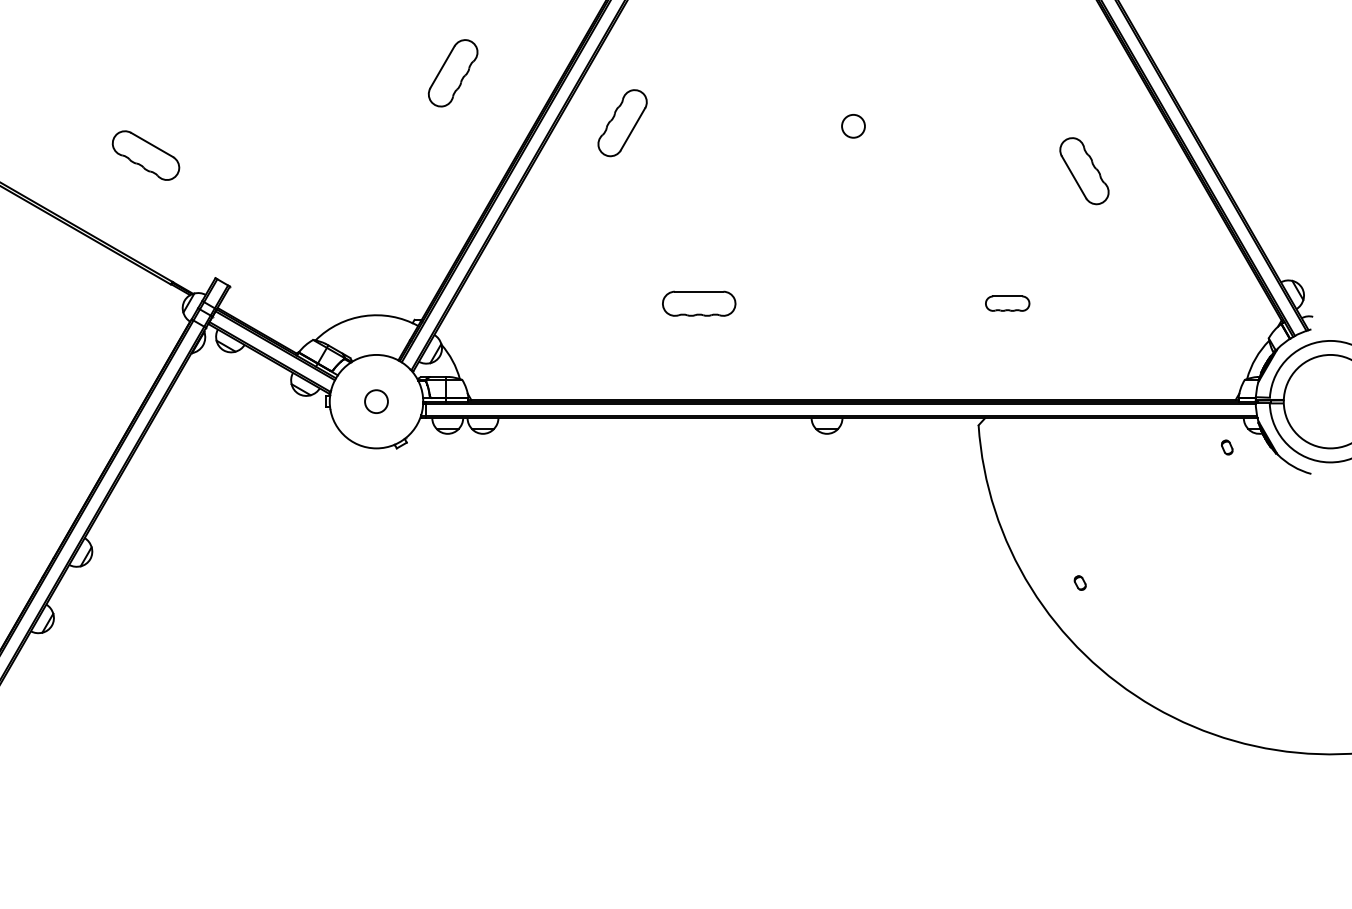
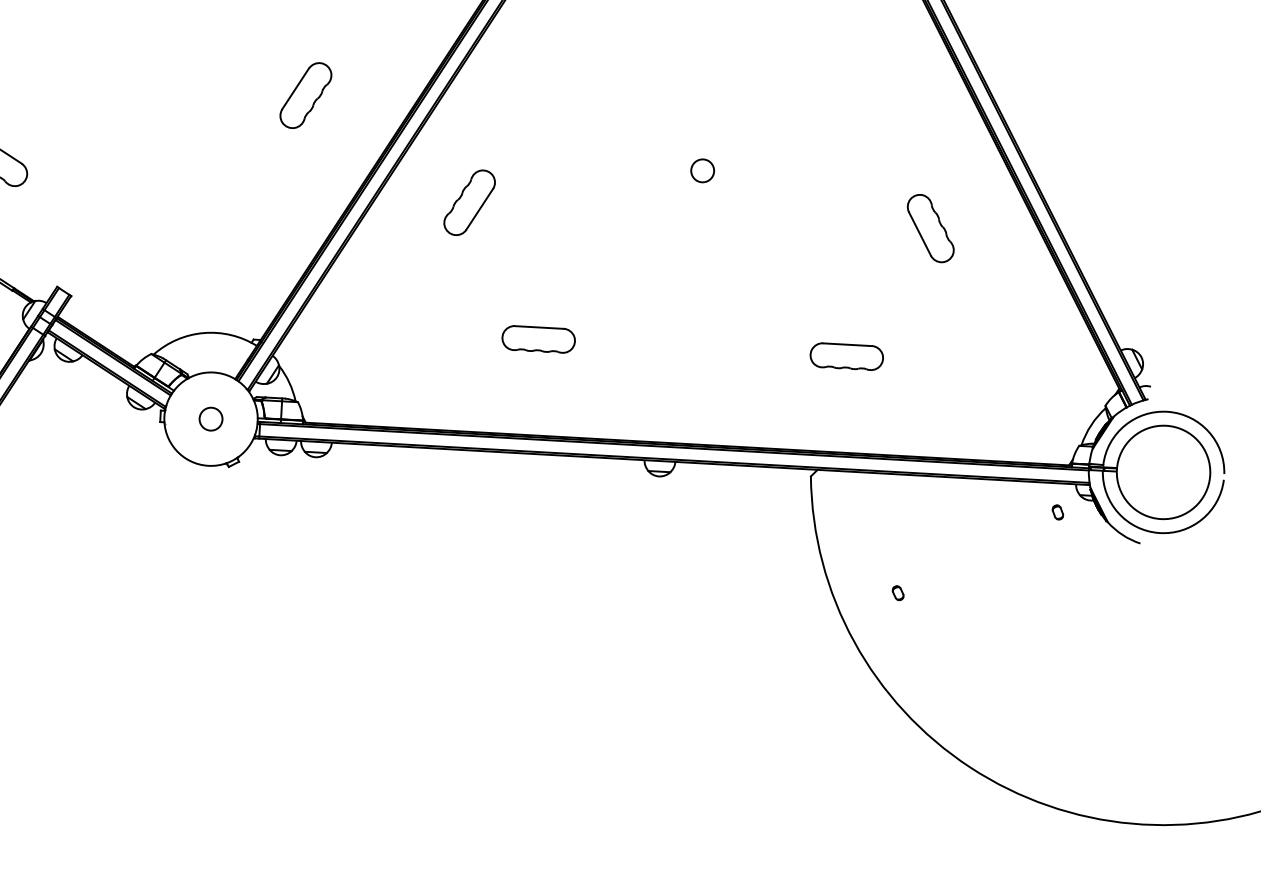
part: (622, 123) -> (469, 203), moved
part: (1007, 303) -> (846, 356), size x1.67
part: (1079, 582) -> (897, 592), moved

